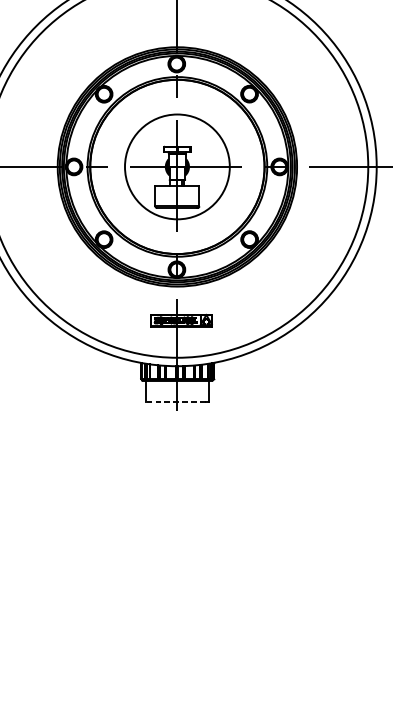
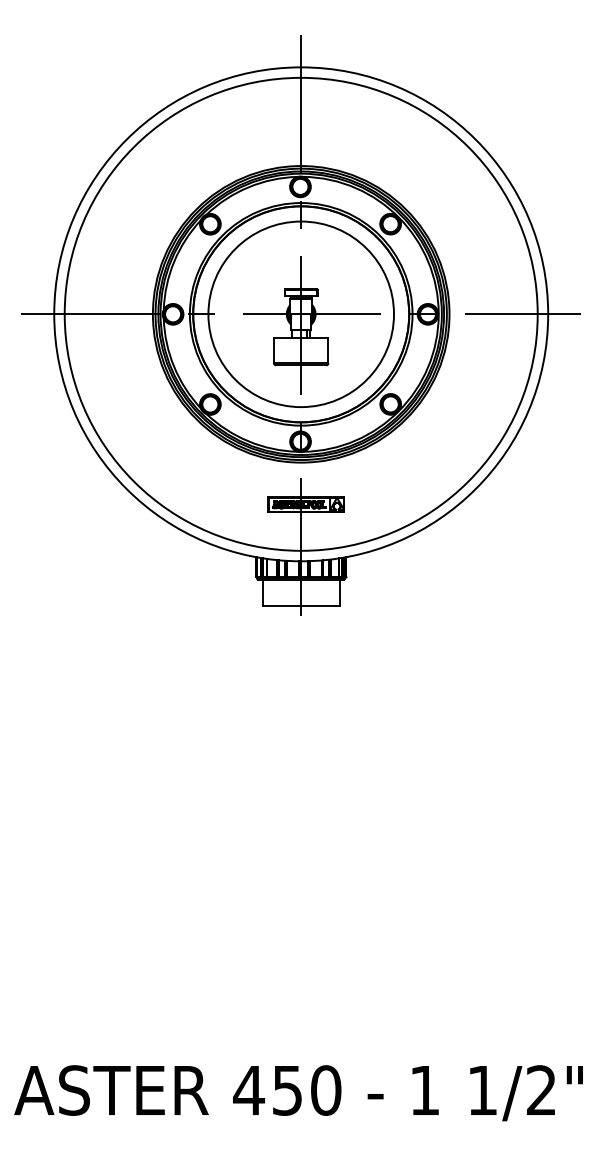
circle: (177, 167) -> (301, 314), size x1.43
line: (176, 401) -> (299, 605), dashed -> solid

